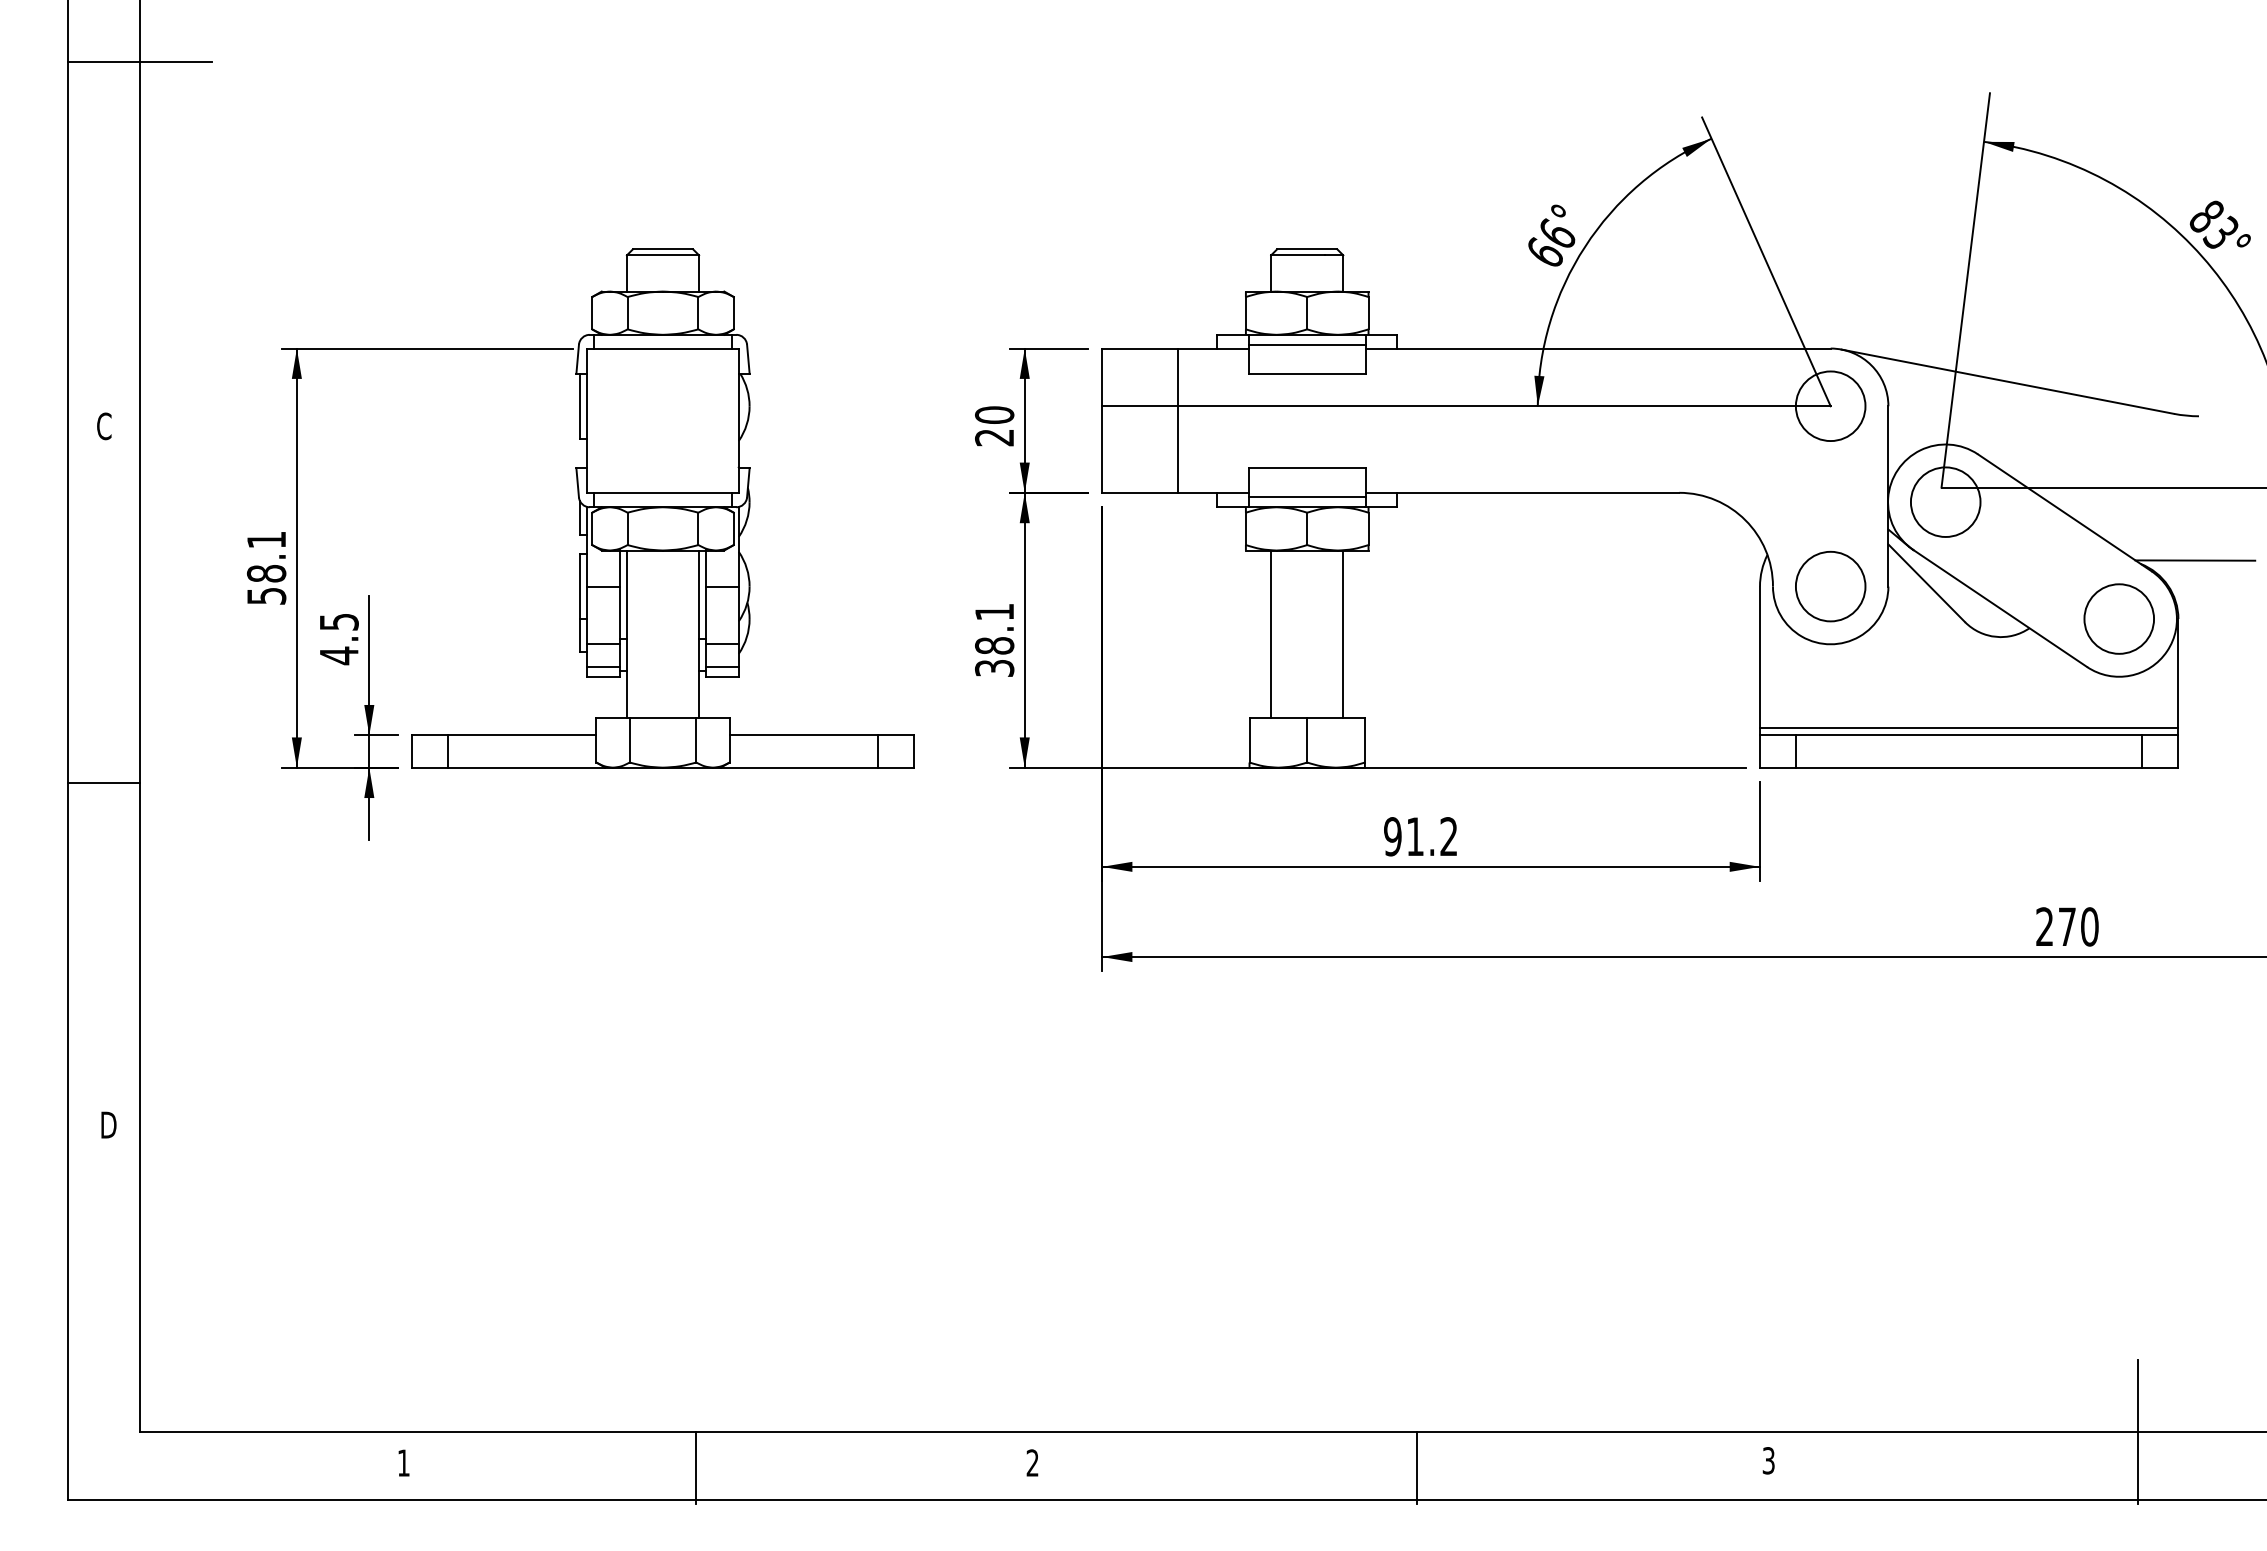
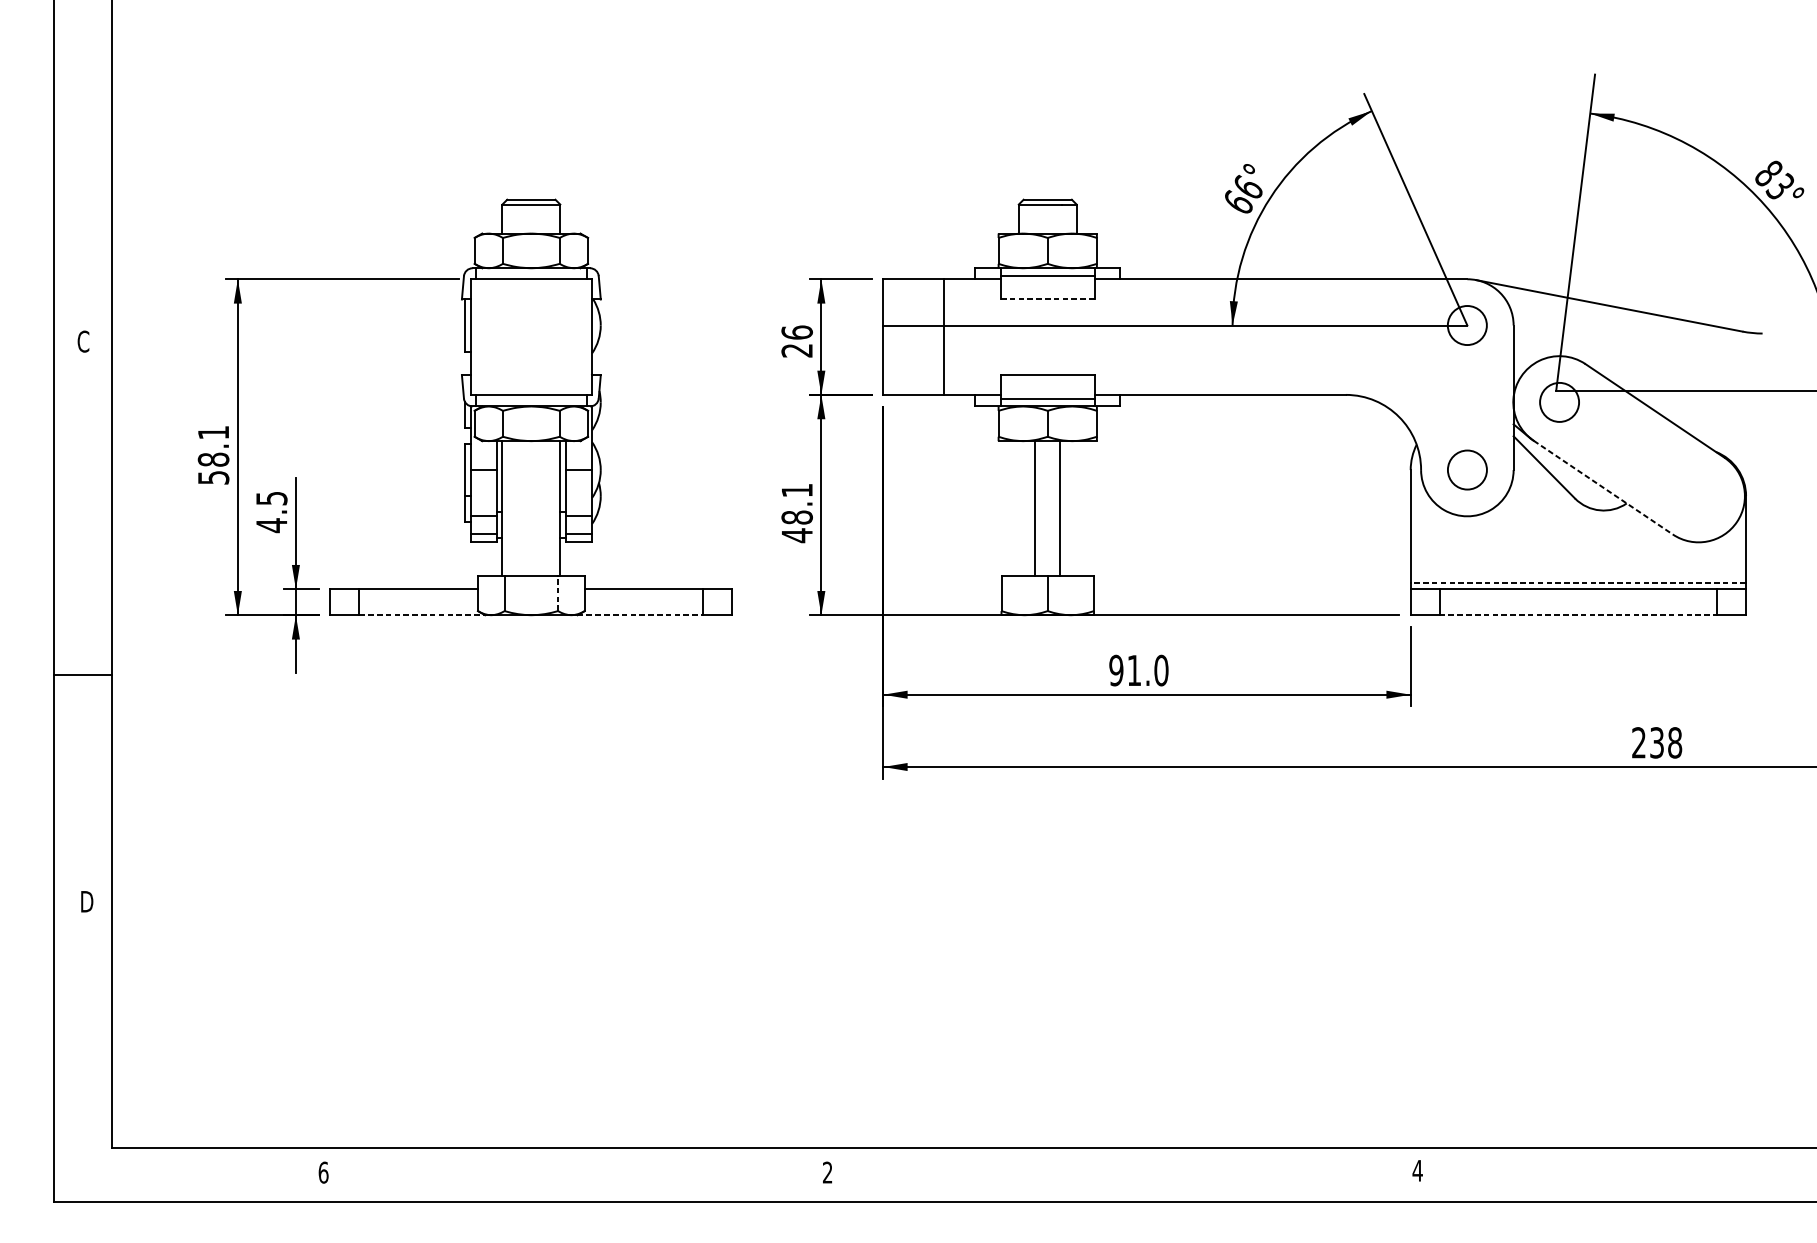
line: (140, 61) -> (112, 49), removed
line: (1307, 373) -> (1047, 299), solid -> dashed
circle: (1830, 406) -> (1467, 325), size x0.7
text: (994, 414) -> (797, 332), 20 -> 26
circle: (1945, 501) -> (1559, 401), size x0.7
line: (2195, 560) -> (1759, 449), removed
circle: (1830, 586) -> (1467, 469), size x0.7
line: (2000, 608) -> (1603, 487), solid -> dashed
circle: (2118, 618) -> (1698, 495), removed
line: (1271, 634) -> (1060, 508), moved
line: (1343, 634) -> (1035, 508), moved
text: (994, 668) -> (797, 535), 38.1 -> 48.1
line: (1968, 728) -> (1577, 583), solid -> dashed
line: (696, 739) -> (558, 592), solid -> dashed
line: (527, 767) -> (422, 615), solid -> dashed
line: (799, 767) -> (640, 615), solid -> dashed
line: (1969, 767) -> (1578, 615), solid -> dashed
line: (104, 782) -> (83, 674), moved
text: (1448, 836) -> (1161, 670), 91.2 -> 91.0
text: (2078, 926) -> (1666, 742), 270 -> 238
line: (2138, 1432) -> (1714, 1148), removed
text: (1768, 1460) -> (1417, 1170), 3 -> 4
text: (403, 1462) -> (323, 1172), 1 -> 6
line: (695, 1468) -> (557, 1177), removed
line: (1417, 1468) -> (1136, 1177), removed

